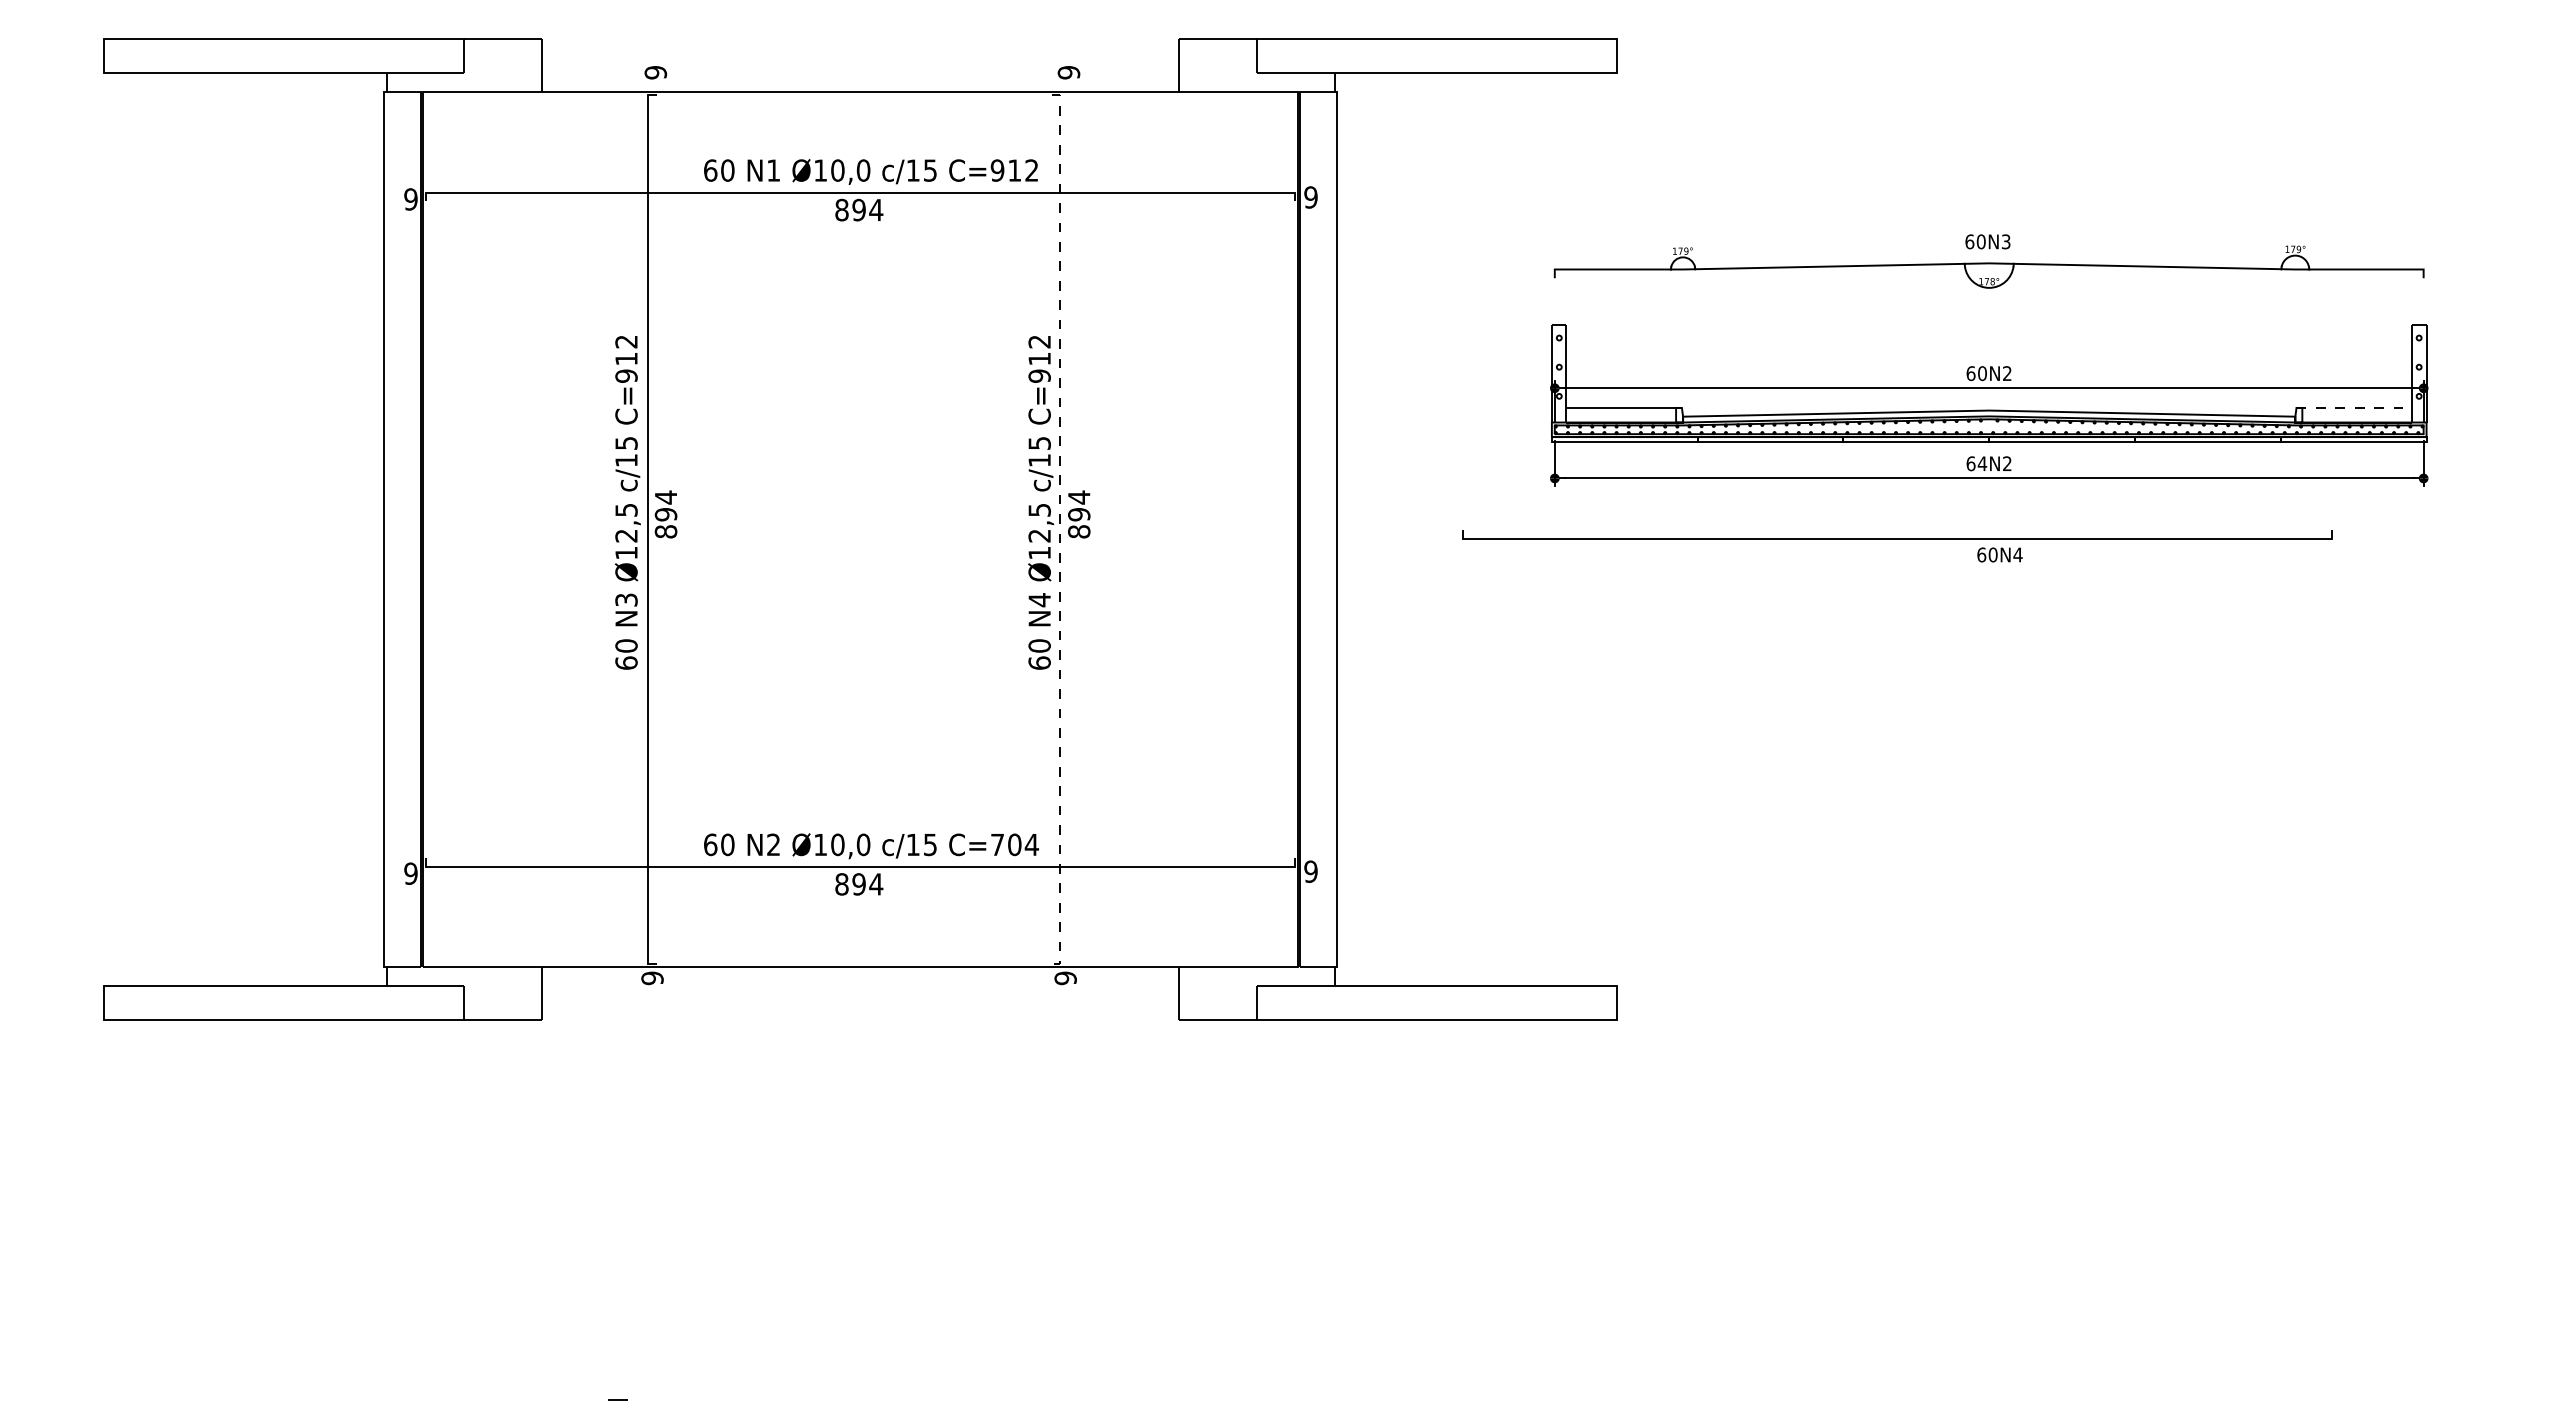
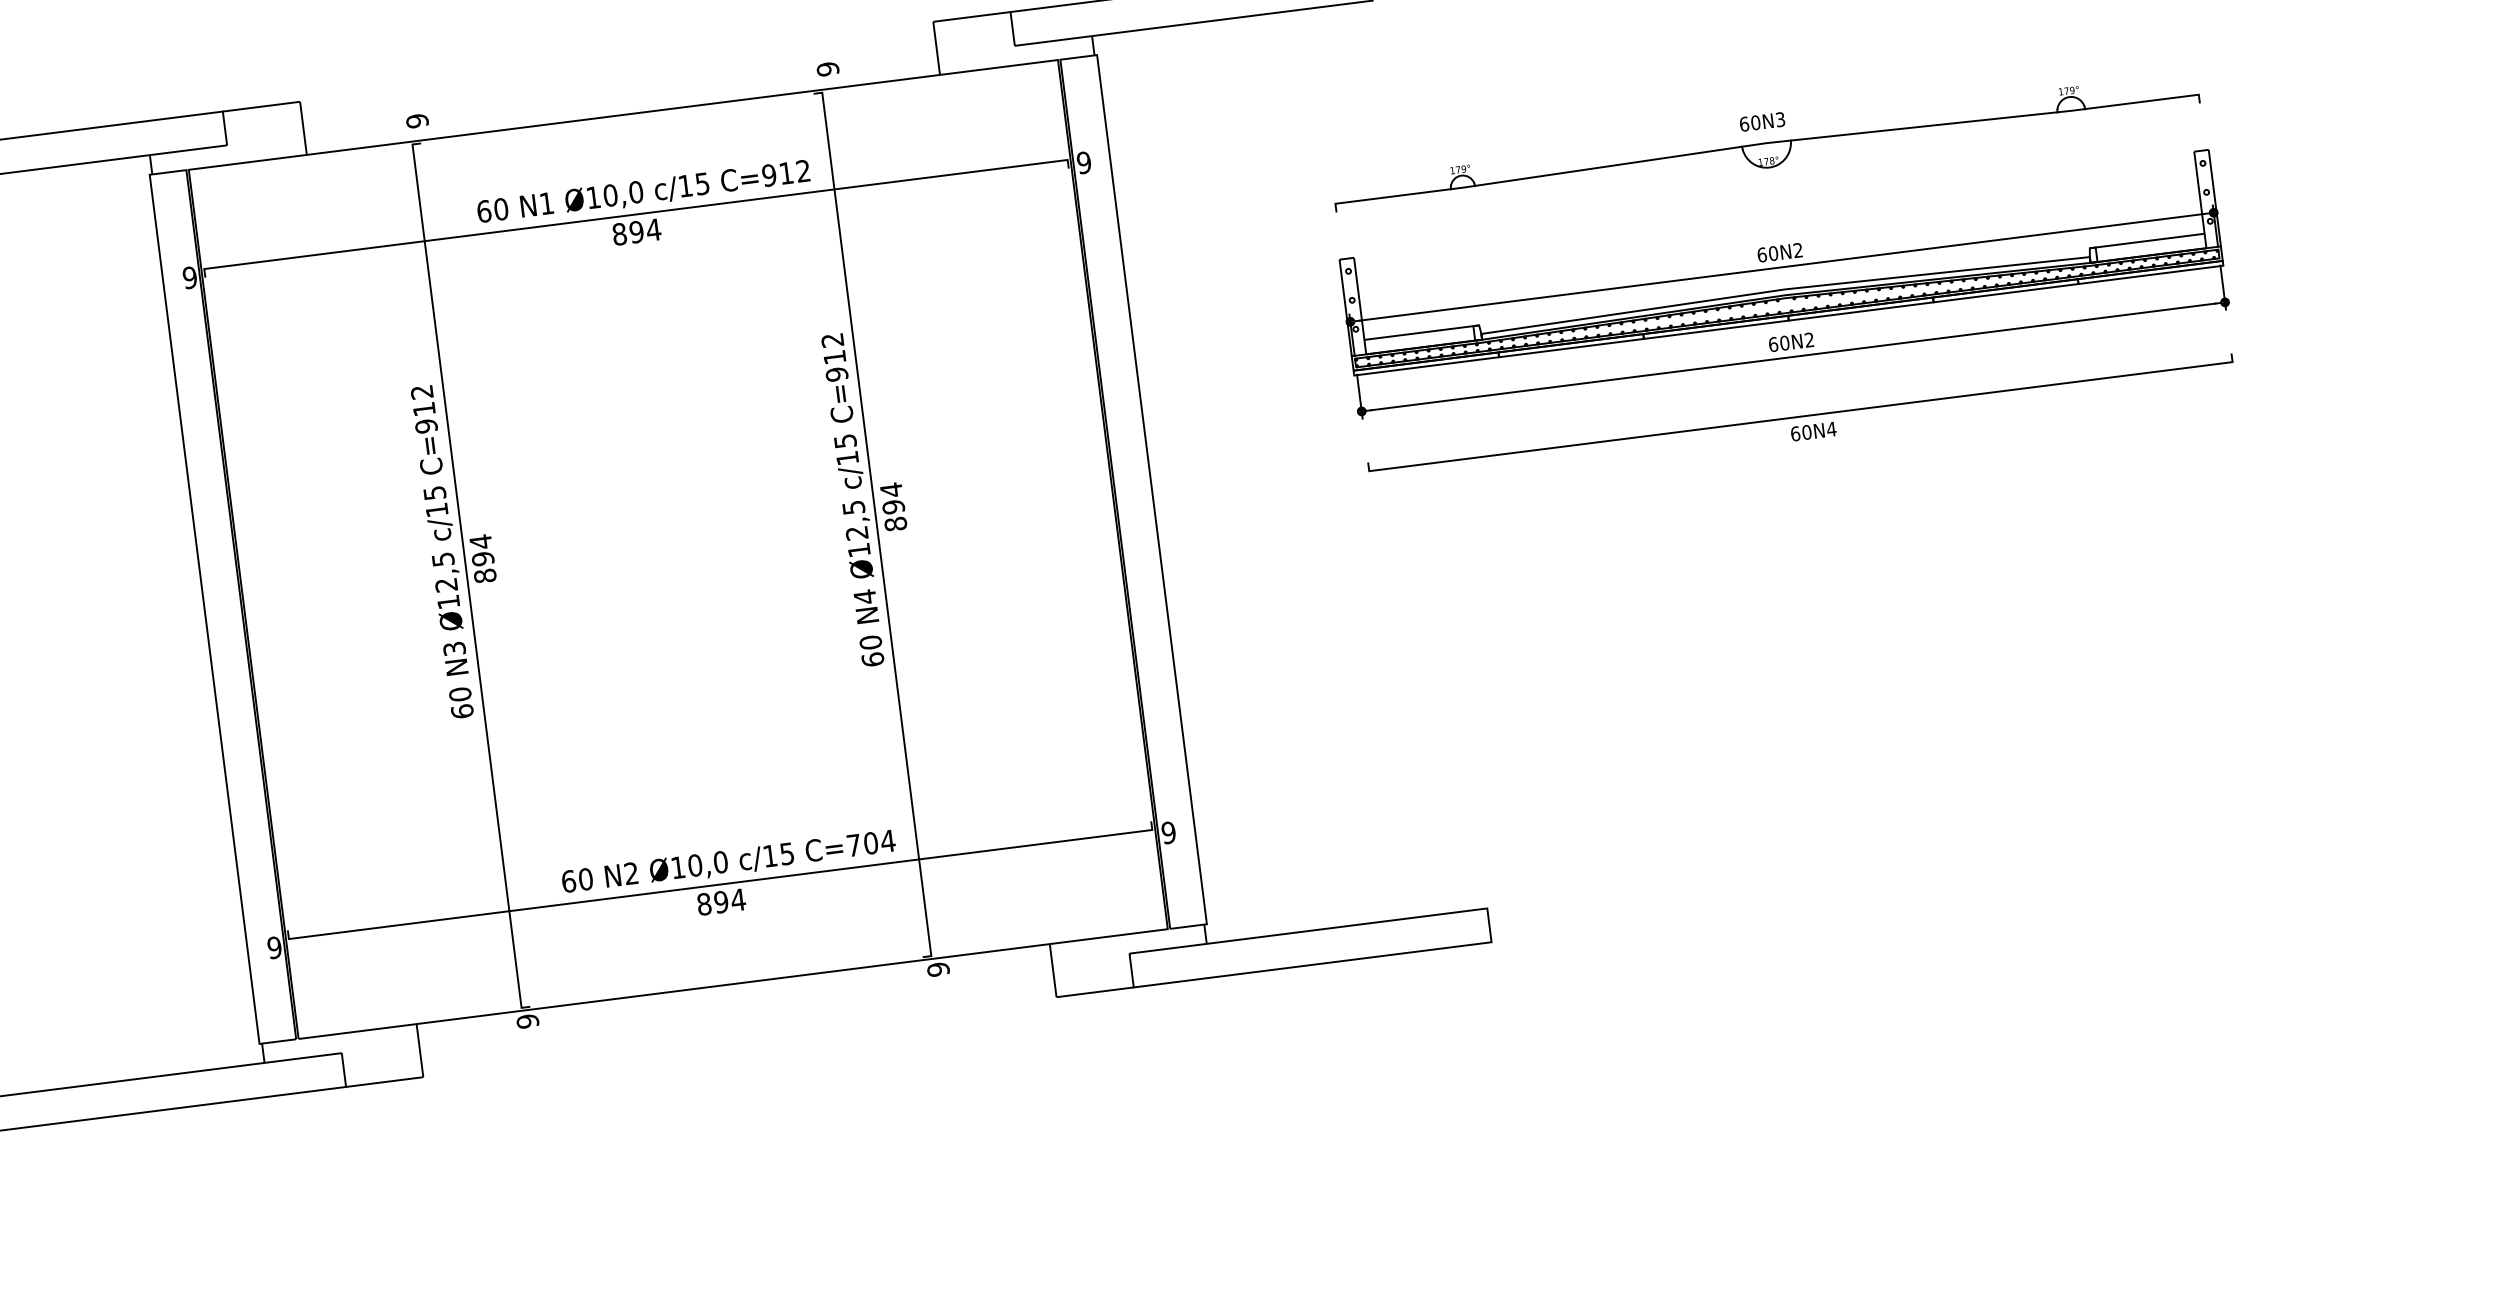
line: (2354, 407) -> (2147, 240), dashed -> solid
text: (1982, 463) -> (1784, 342), 64N2 -> 60N2
line: (1060, 530) -> (877, 525), dashed -> solid
line: (1897, 538) -> (1801, 416), moved

